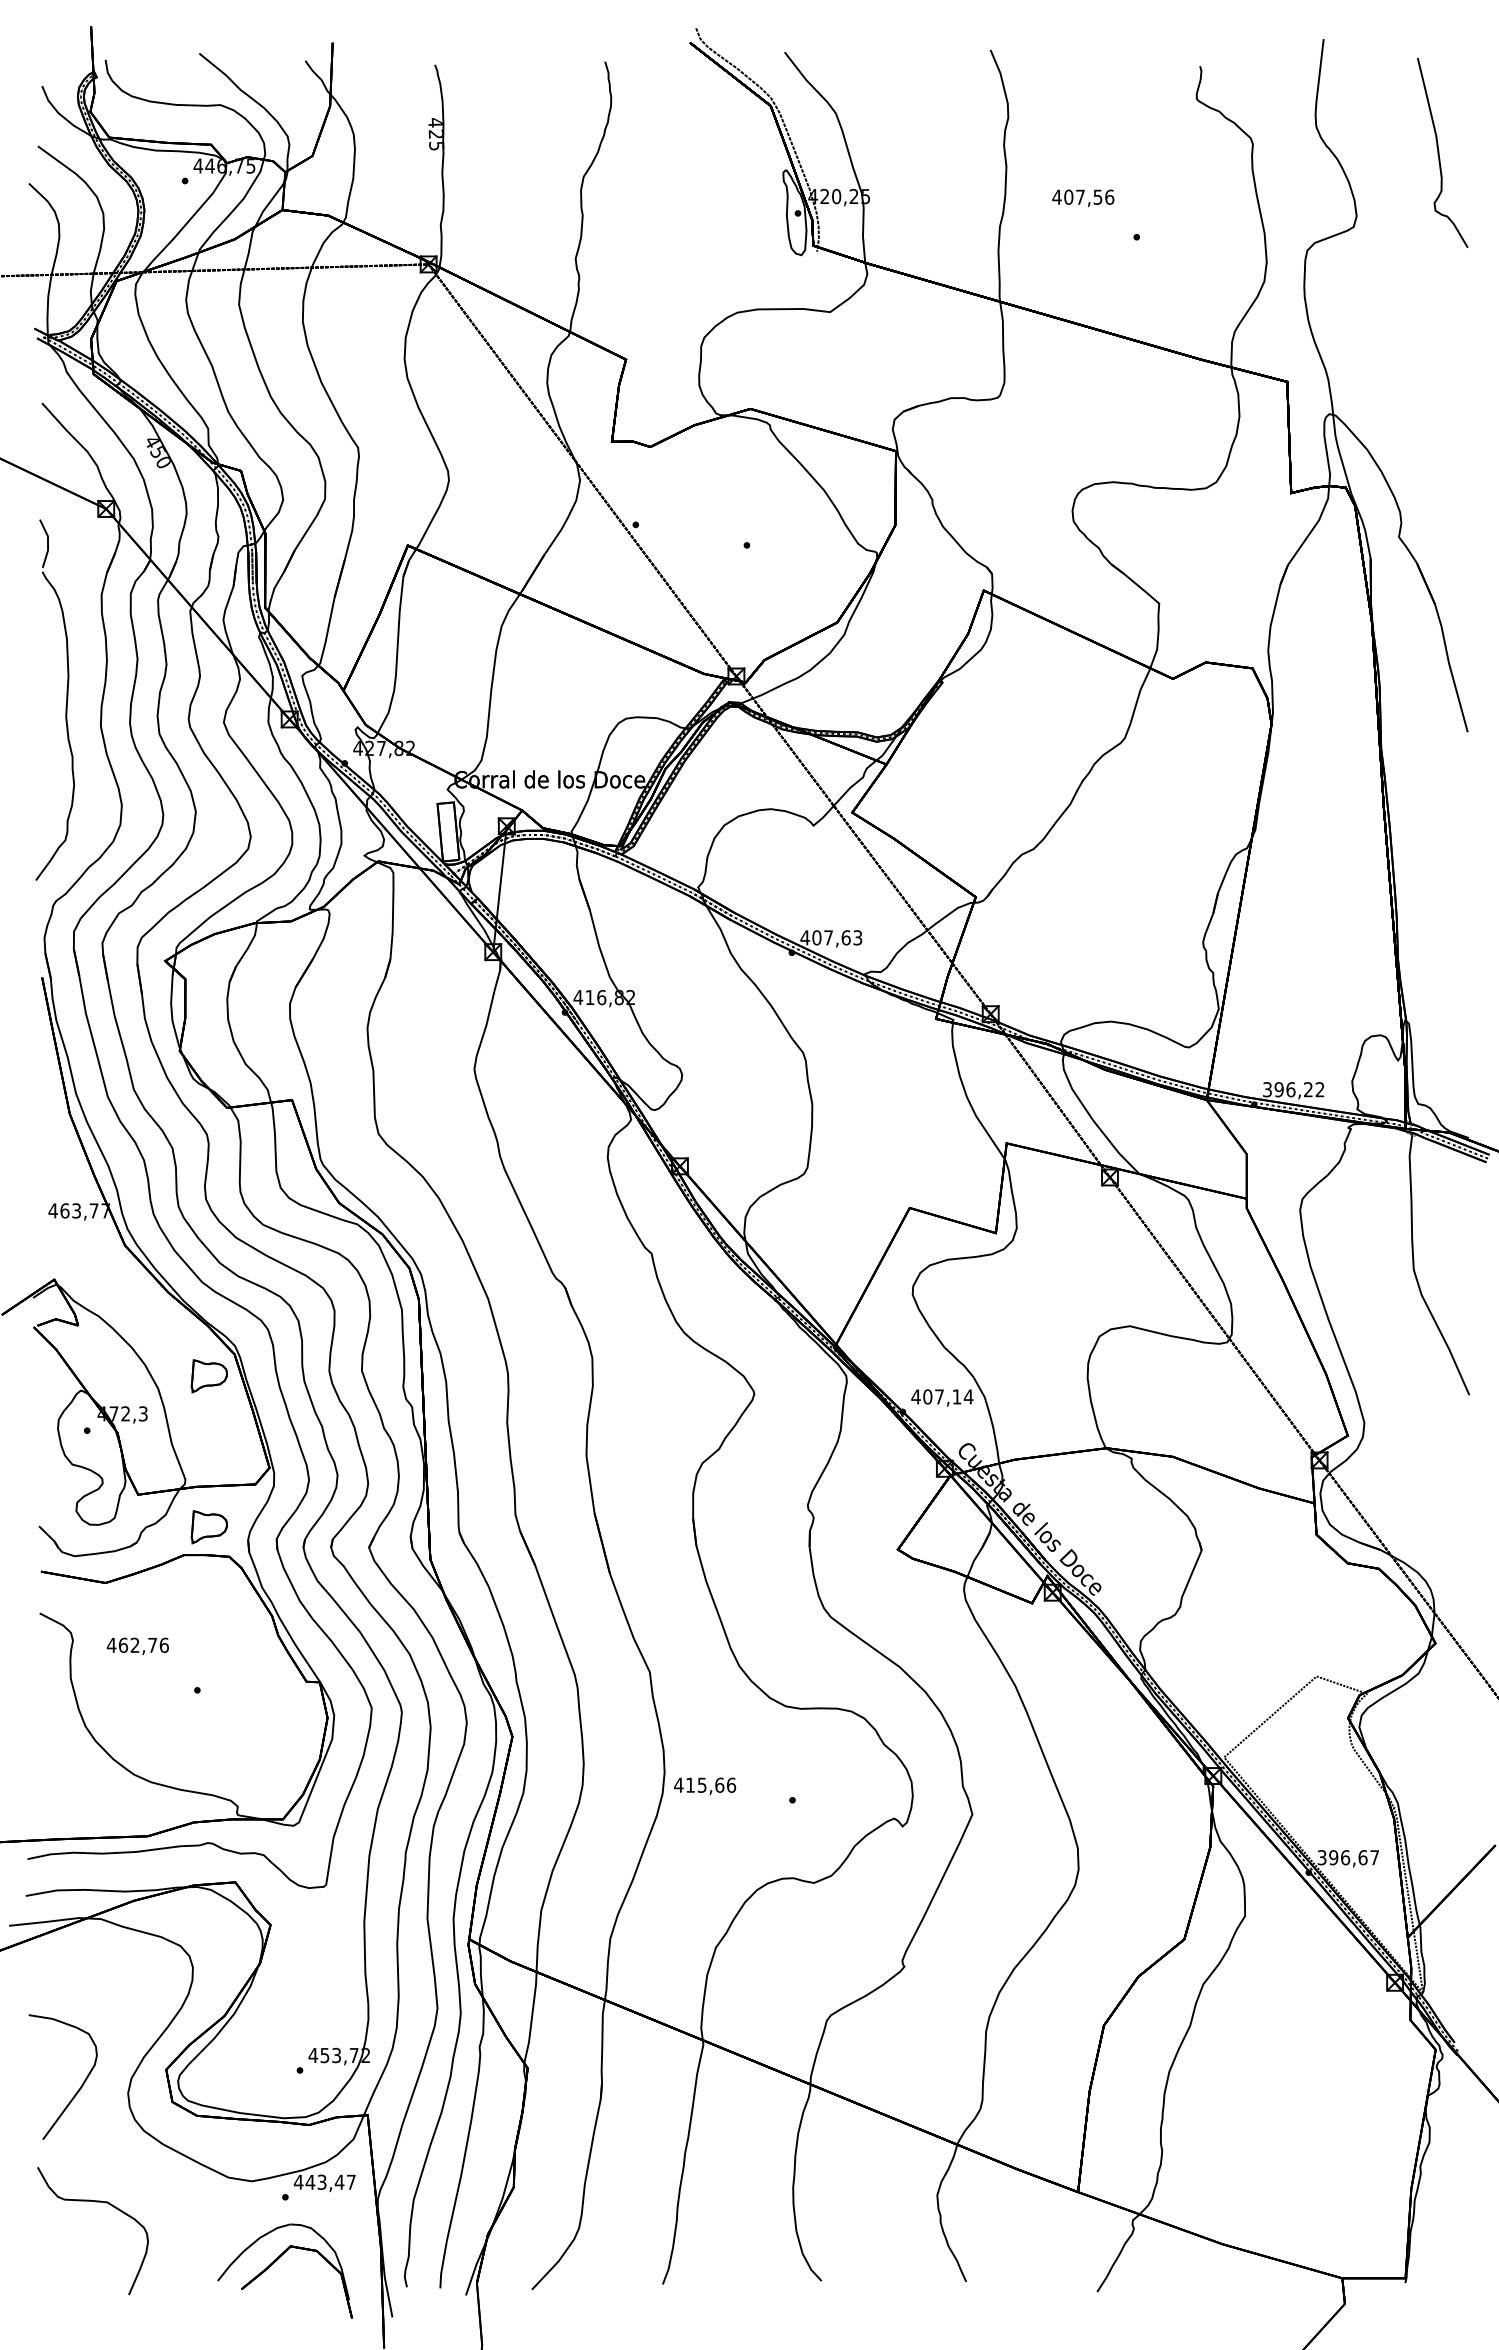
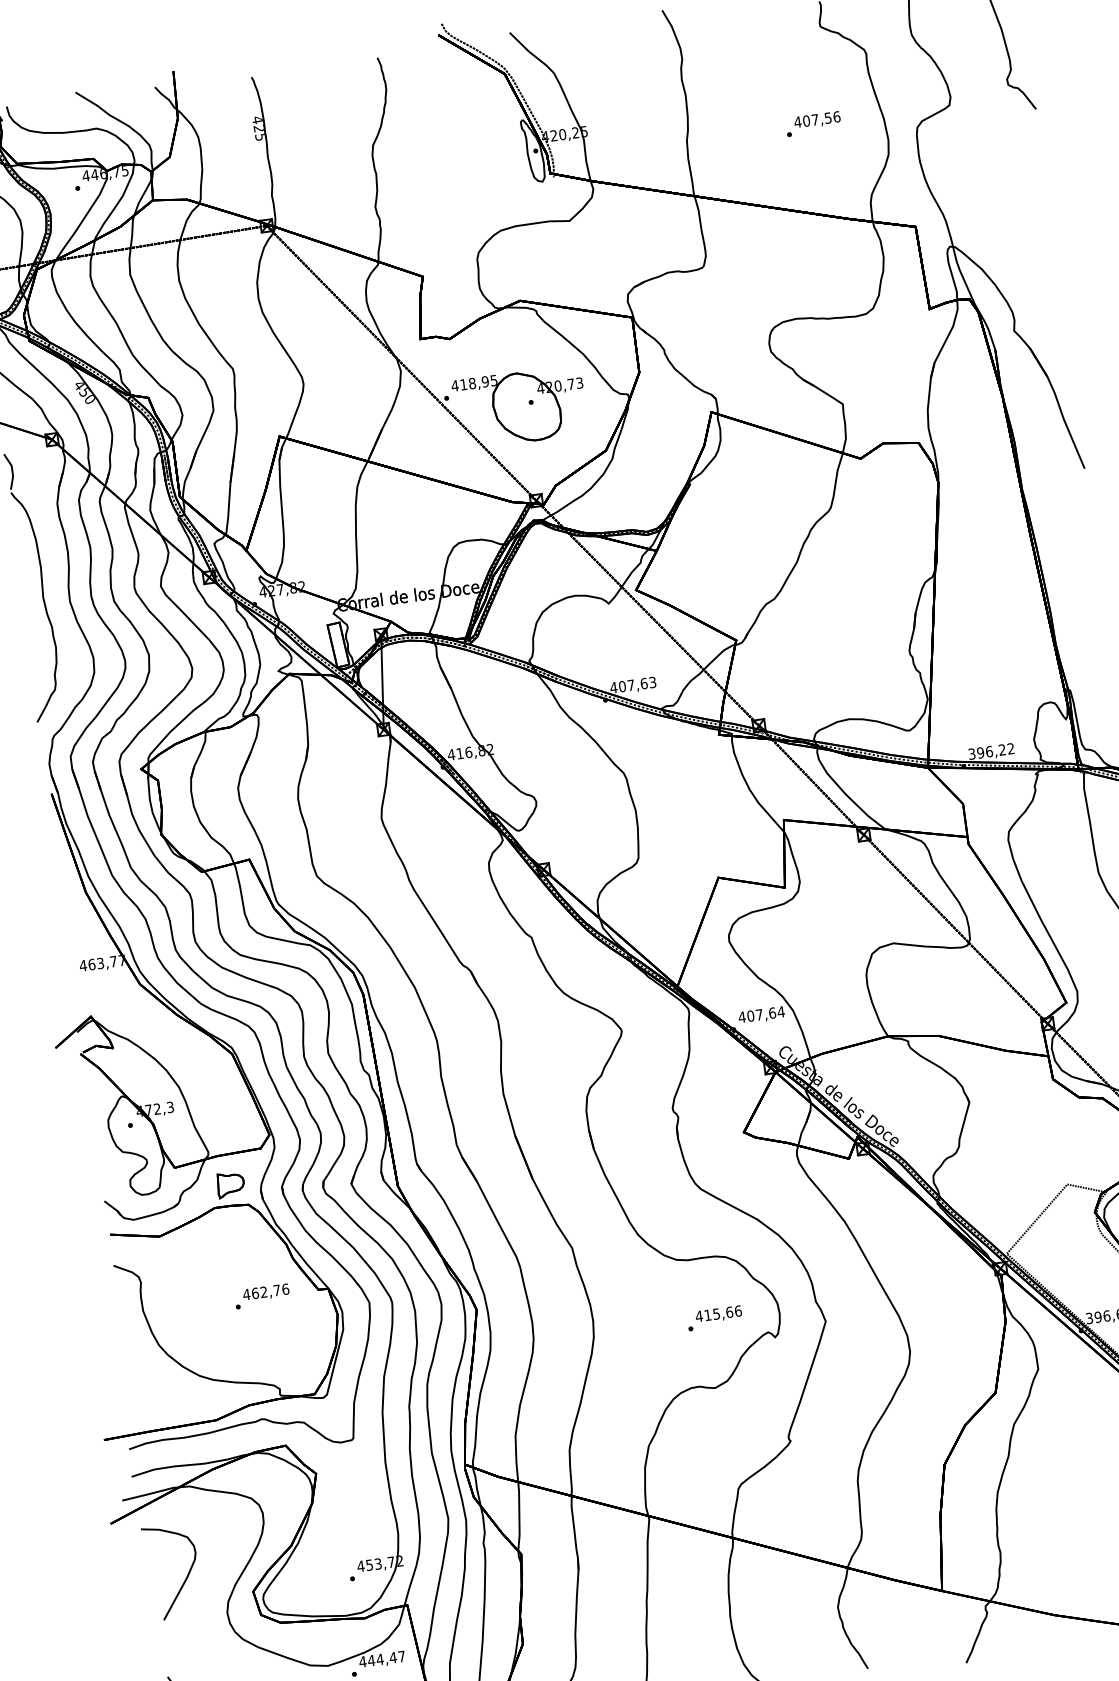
text: (1083, 197) -> (817, 119), moved
part: (731, 549) -> (520, 407), added
part: (208, 1376) -> (215, 1073), removed
text: (956, 1396) -> (772, 1012), 407,14 -> 407,64
text: (137, 1645) -> (265, 1292), moved
text: (705, 1785) -> (719, 1313), moved
curve: (77, 2090) -> (184, 1580), moved
text: (321, 2181) -> (379, 1659), 443,47 -> 444,47

